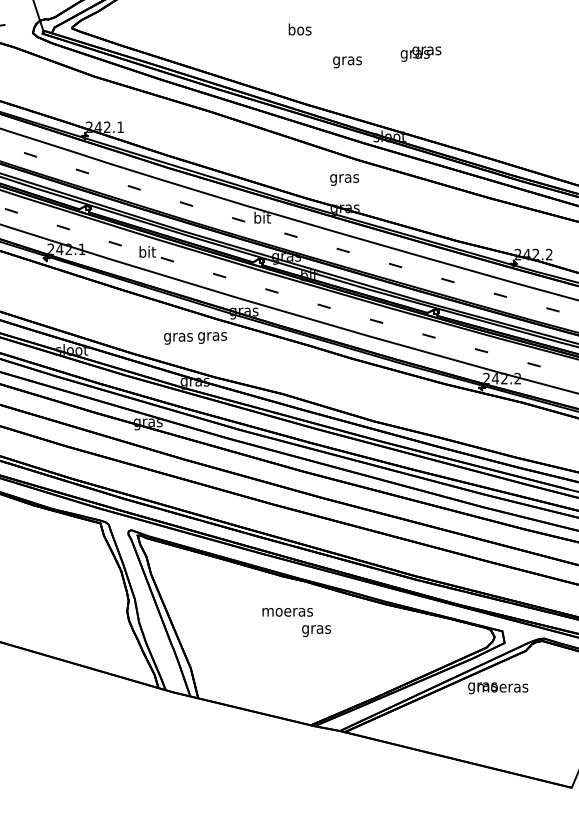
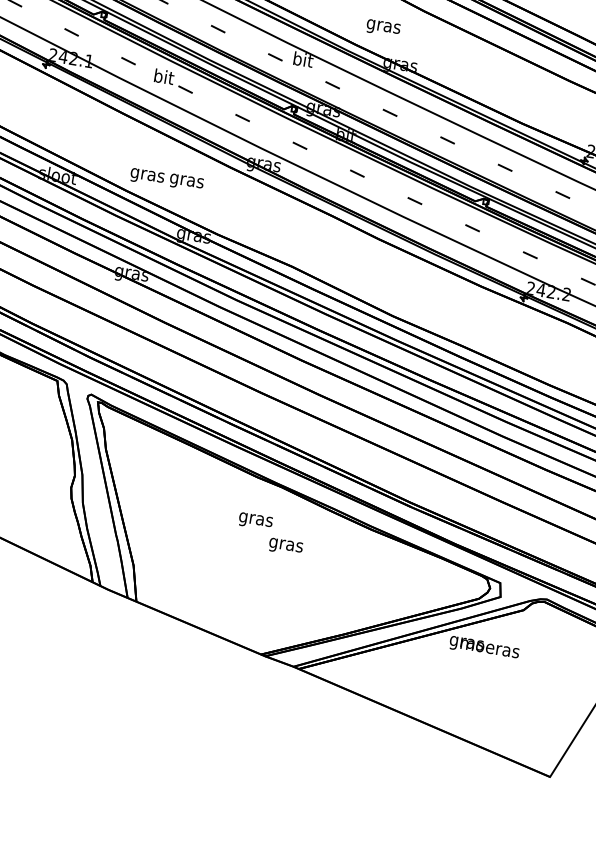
text: (344, 179) -> (383, 27), moved
text: (195, 338) -> (166, 179), moved
text: (287, 613) -> (255, 521), moeras -> gras

